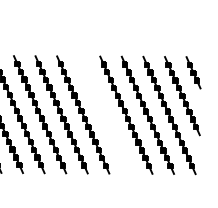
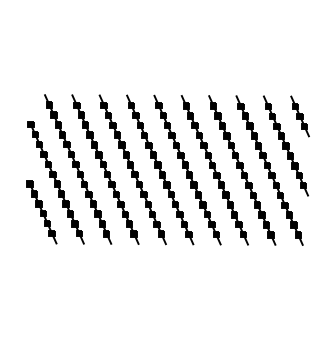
part: (104, 114) -> (187, 169), added

